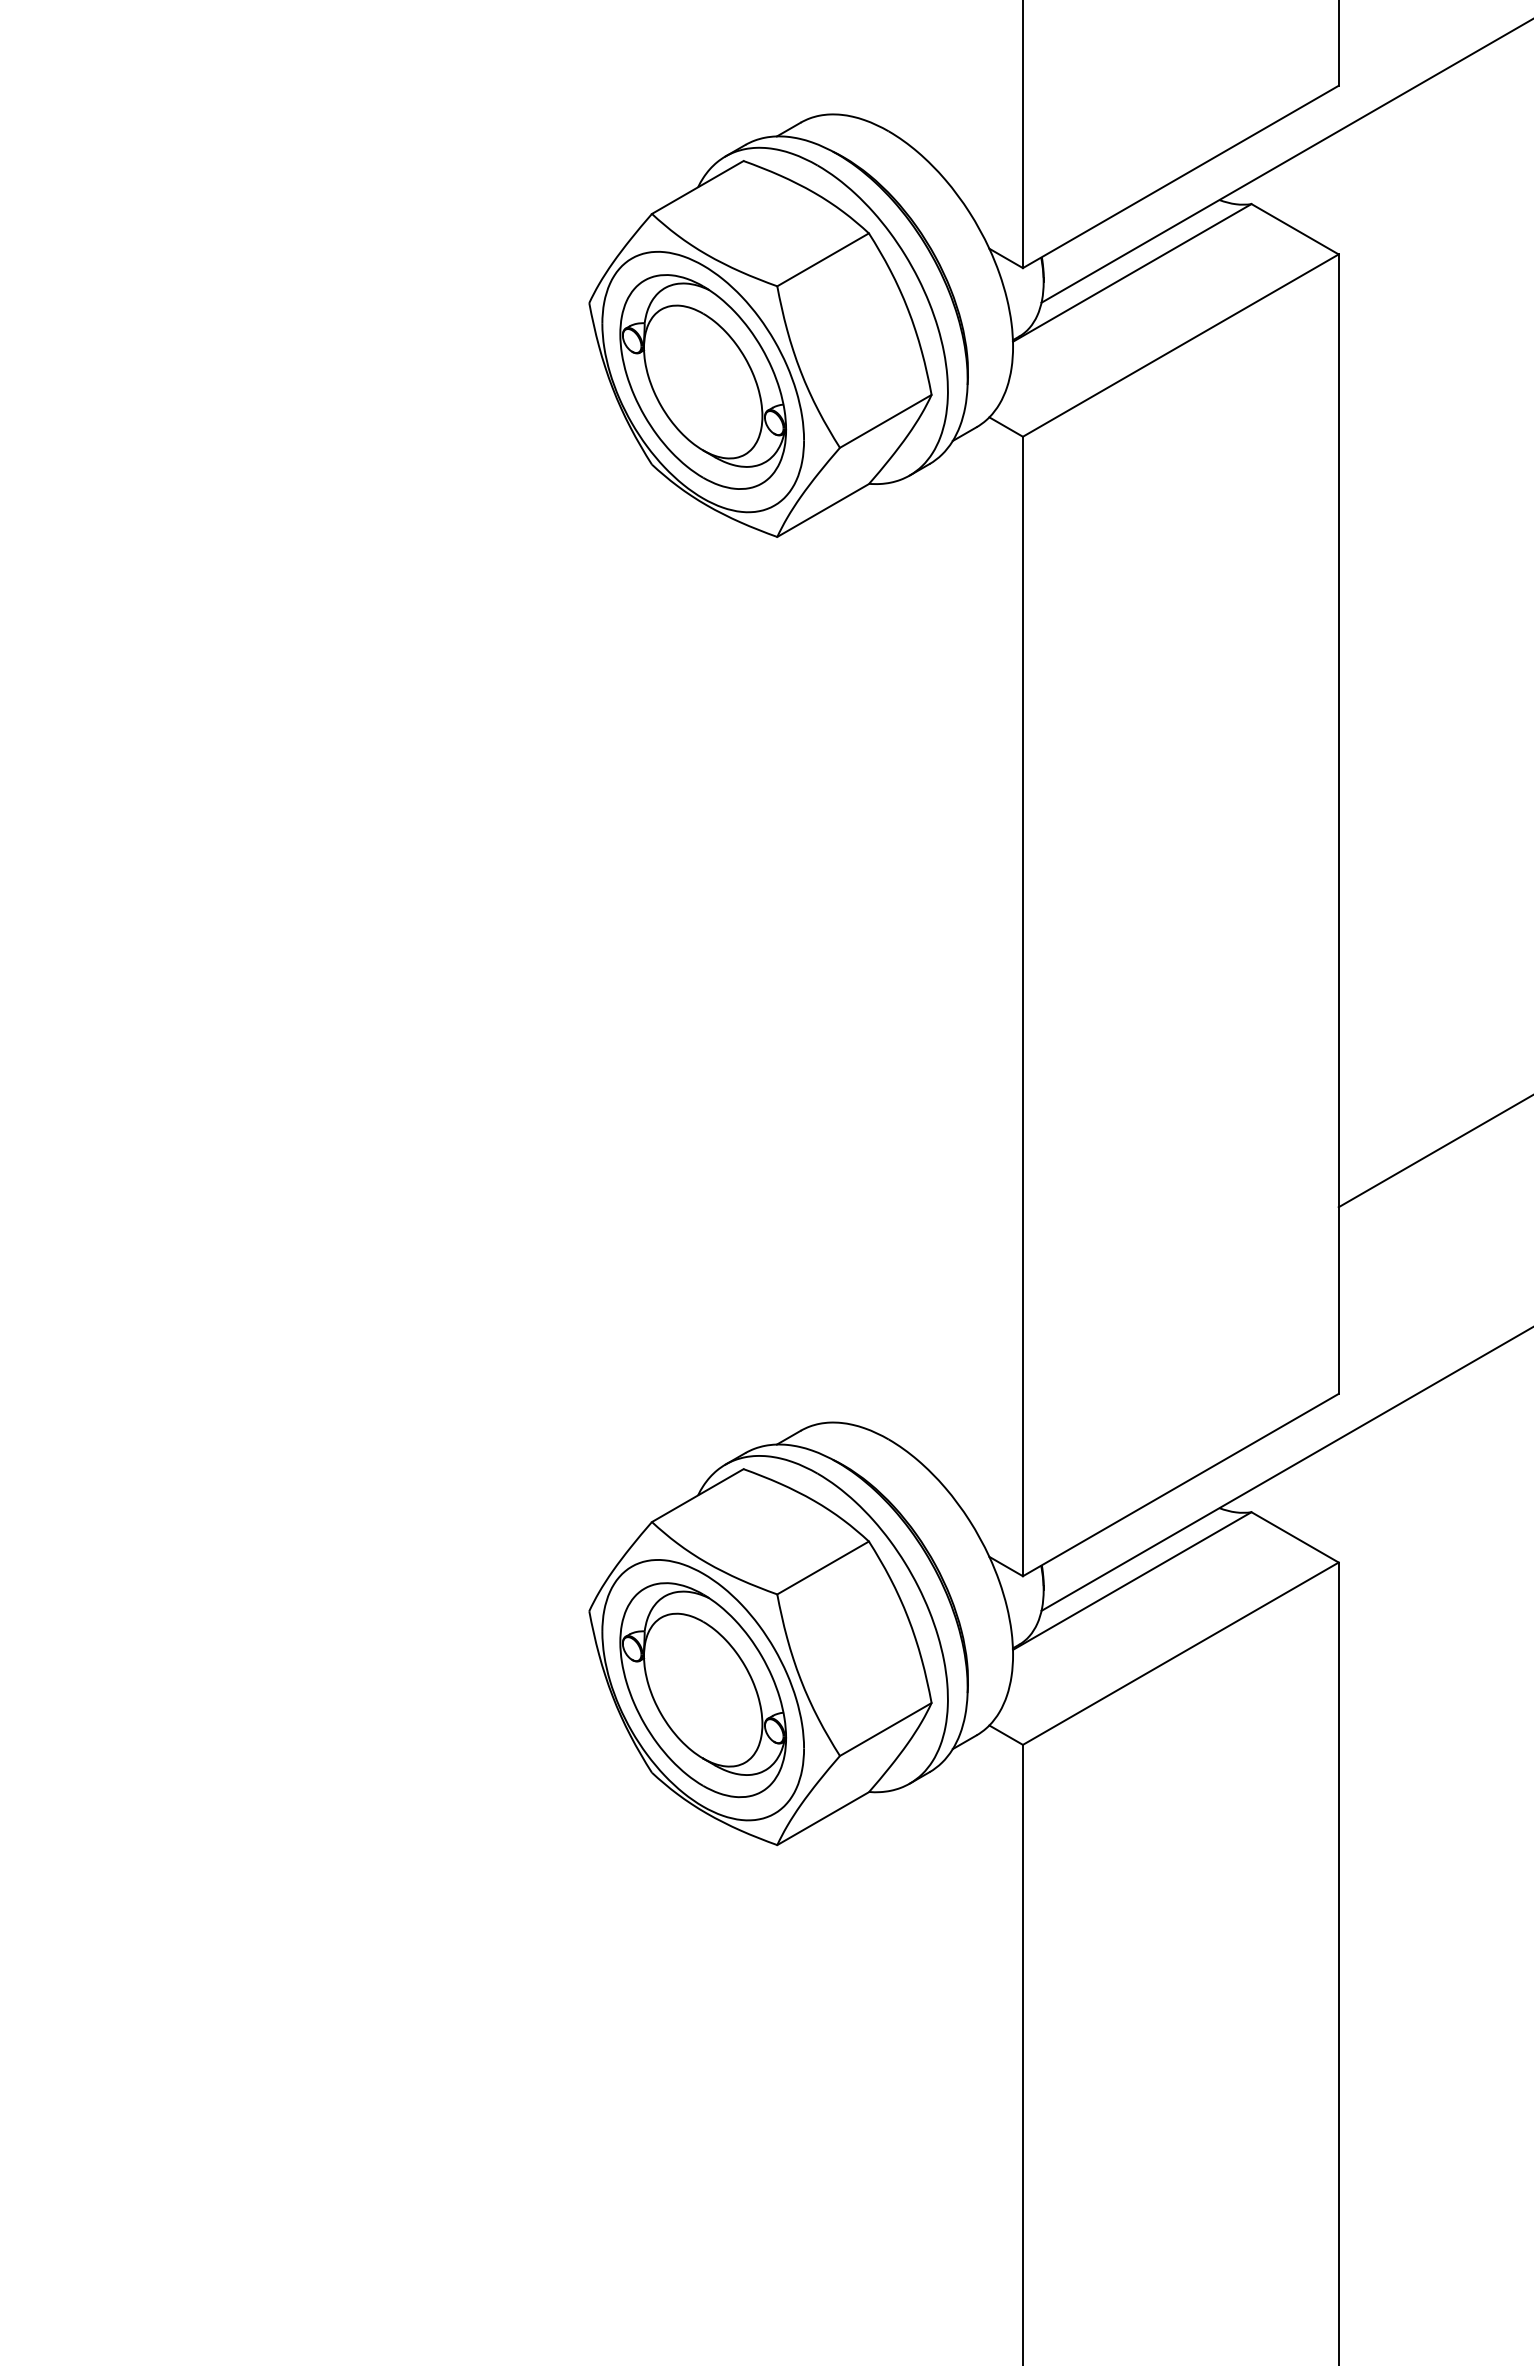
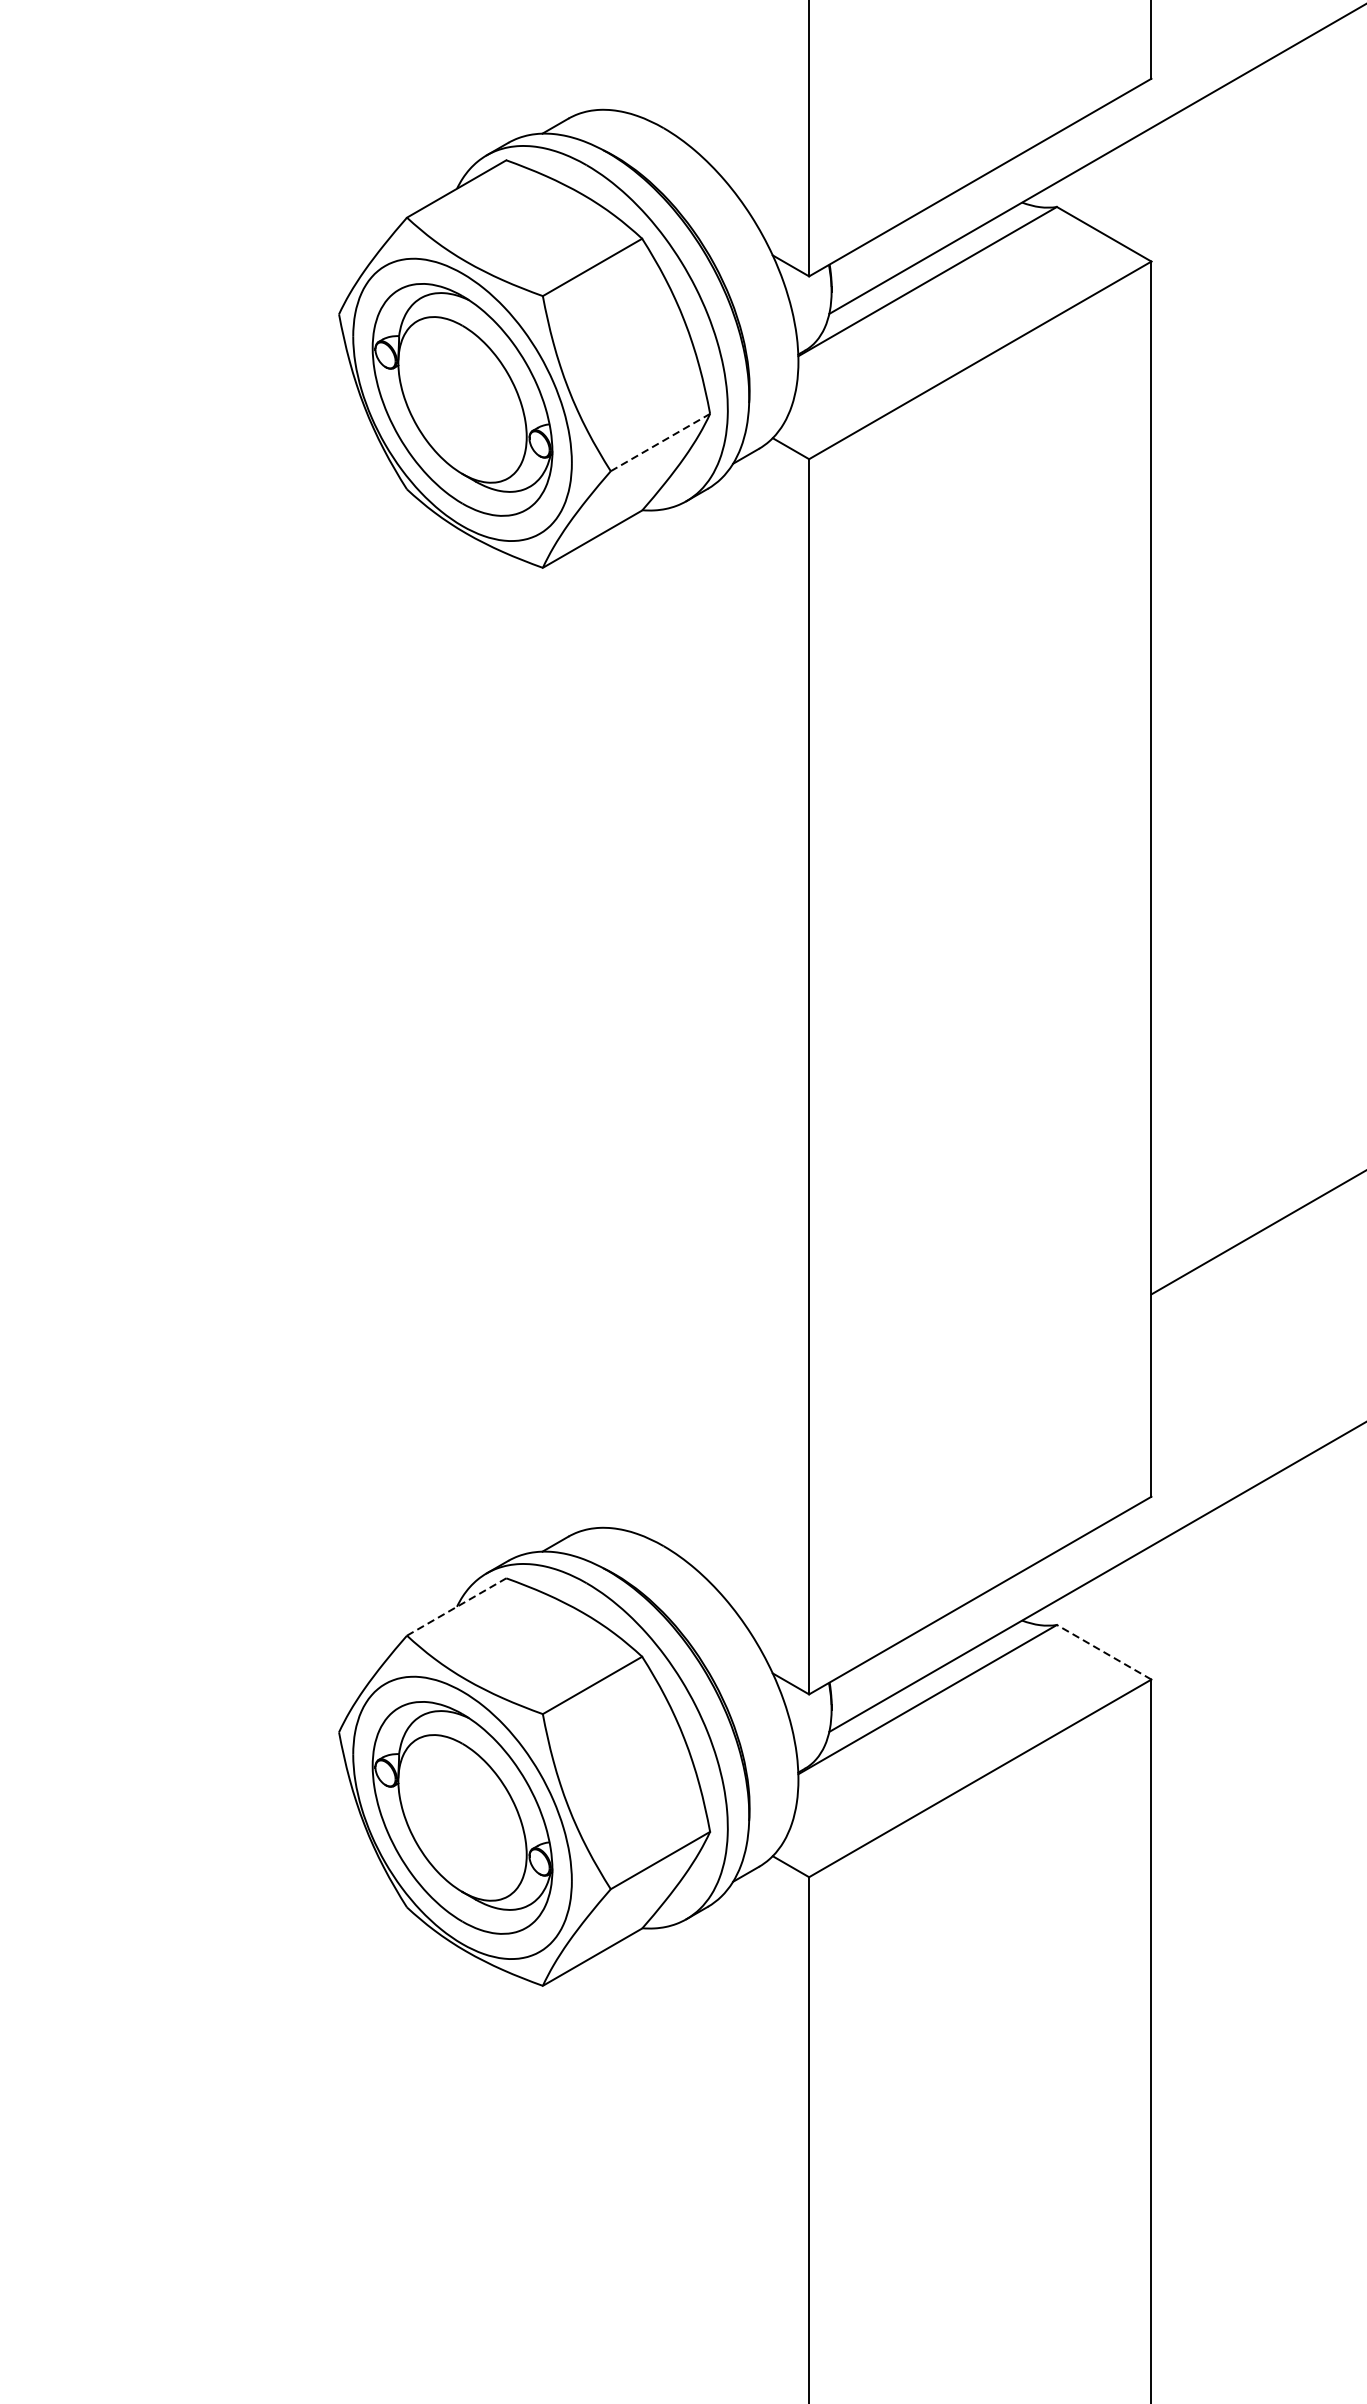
line: (885, 421) -> (660, 442), solid -> dashed
line: (697, 1495) -> (456, 1606), solid -> dashed
line: (1294, 1537) -> (1103, 1652), solid -> dashed

